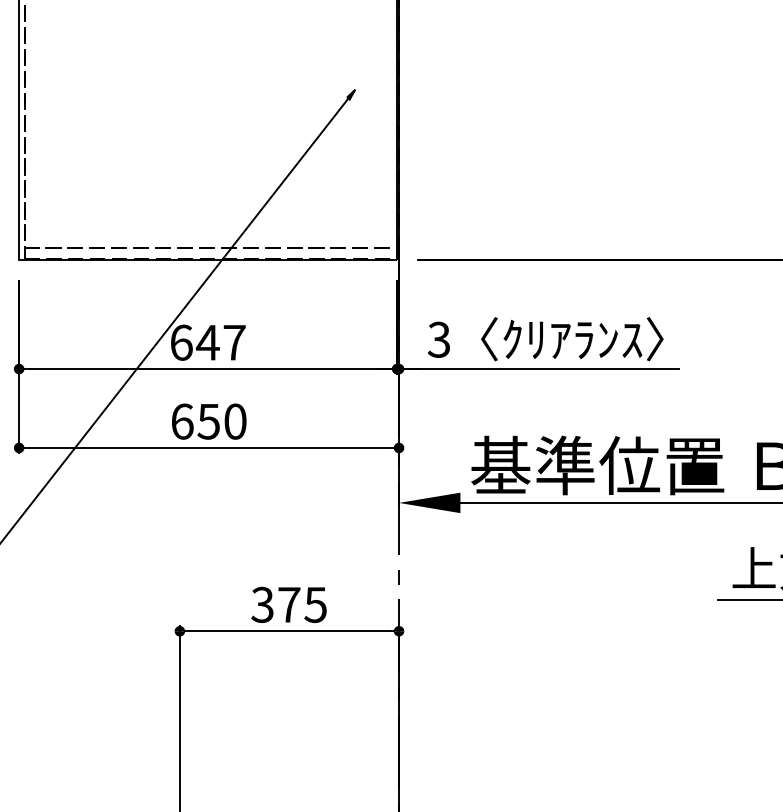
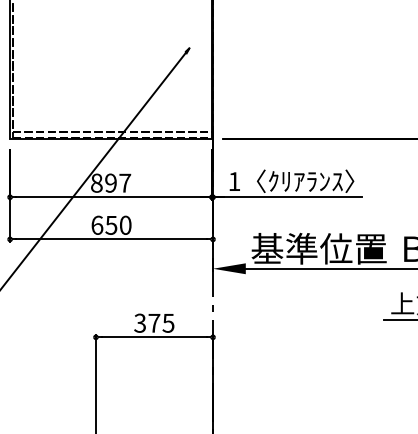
text: (439, 339) -> (234, 181), 3 -> 1
text: (195, 341) -> (104, 182), 647 -> 897

